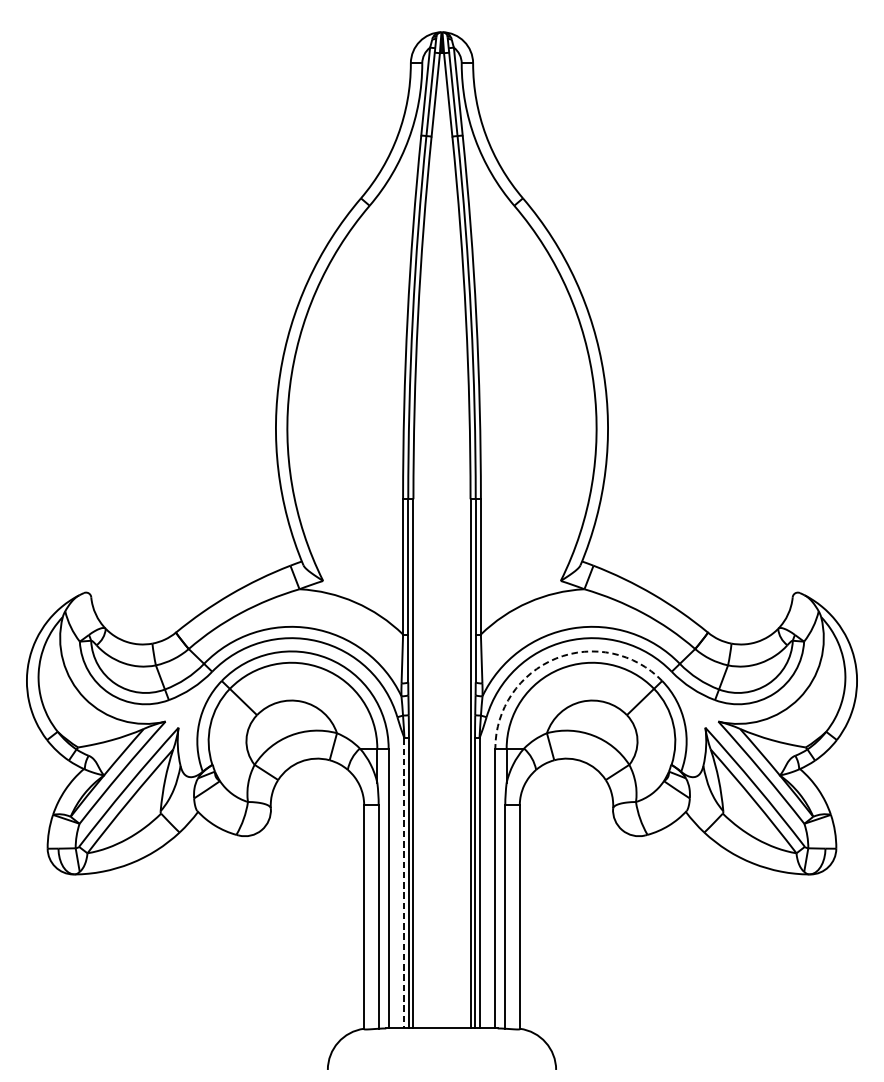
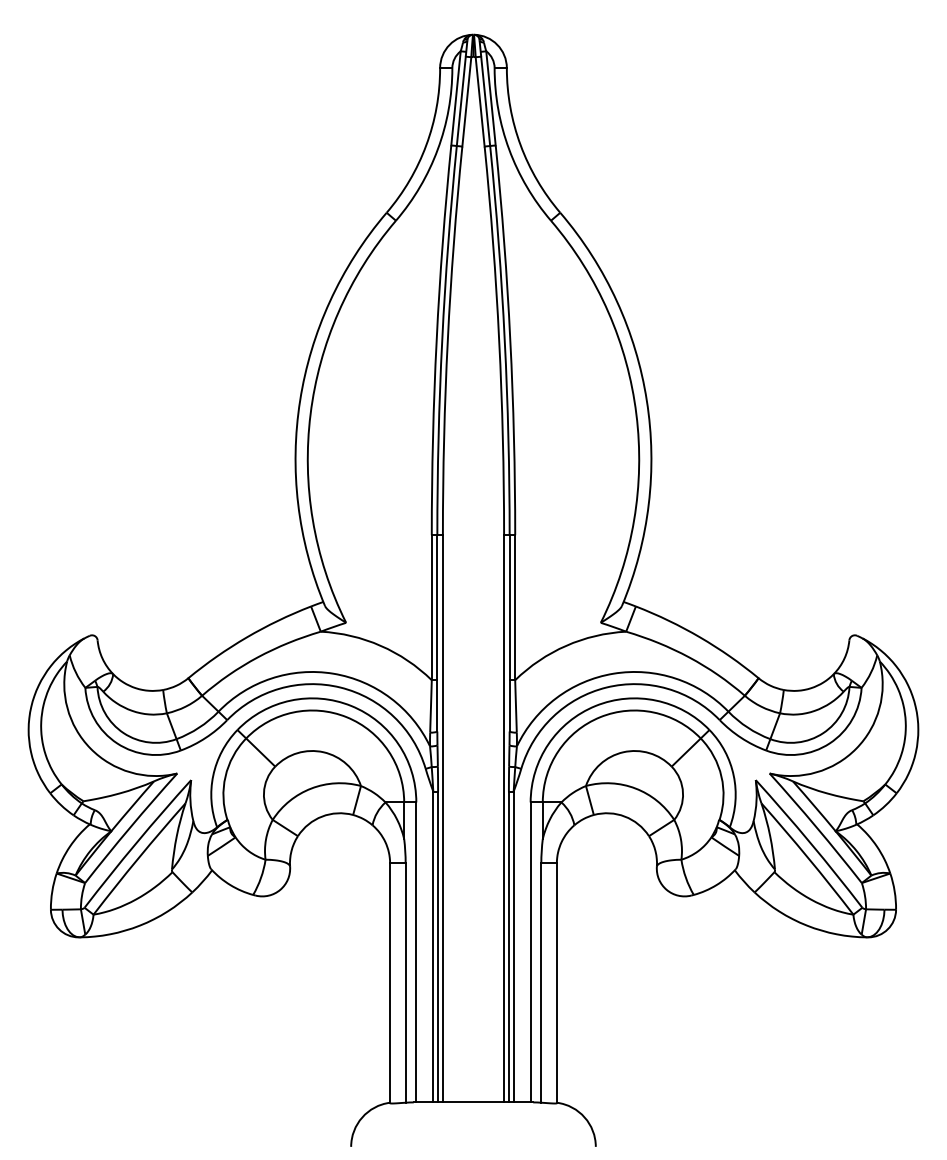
arc: (555, 658) -> (595, 705), dashed -> solid
line: (404, 883) -> (433, 947), dashed -> solid

